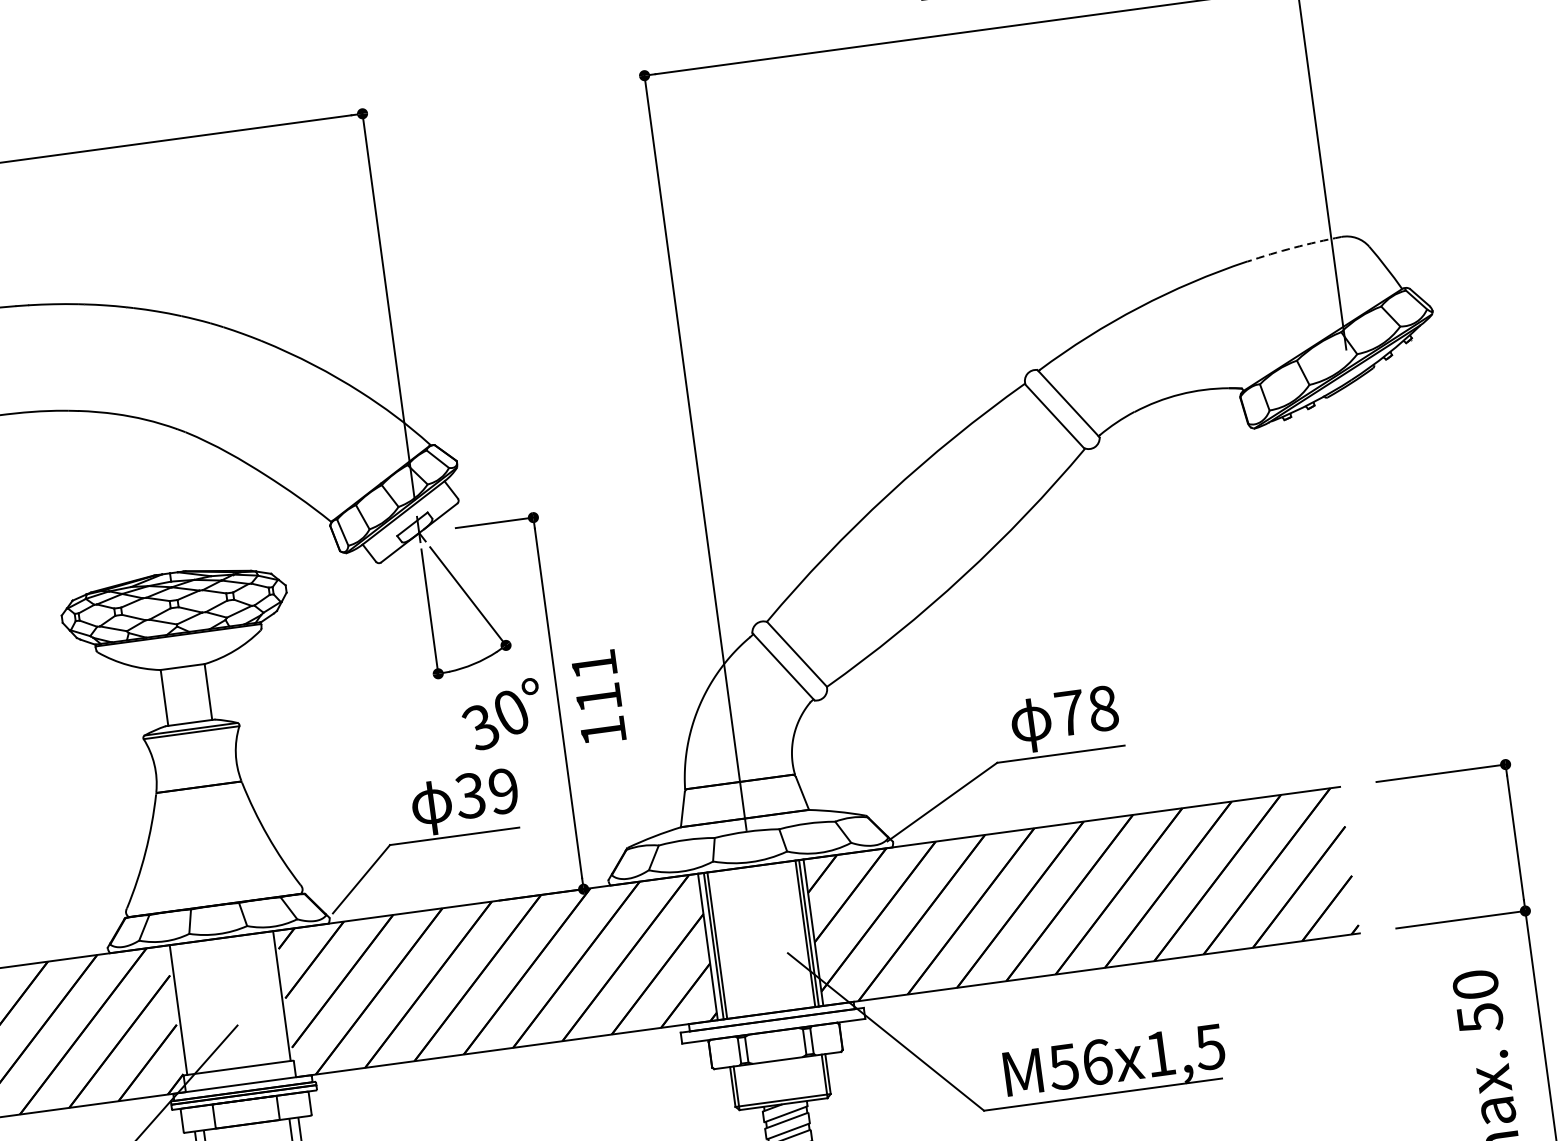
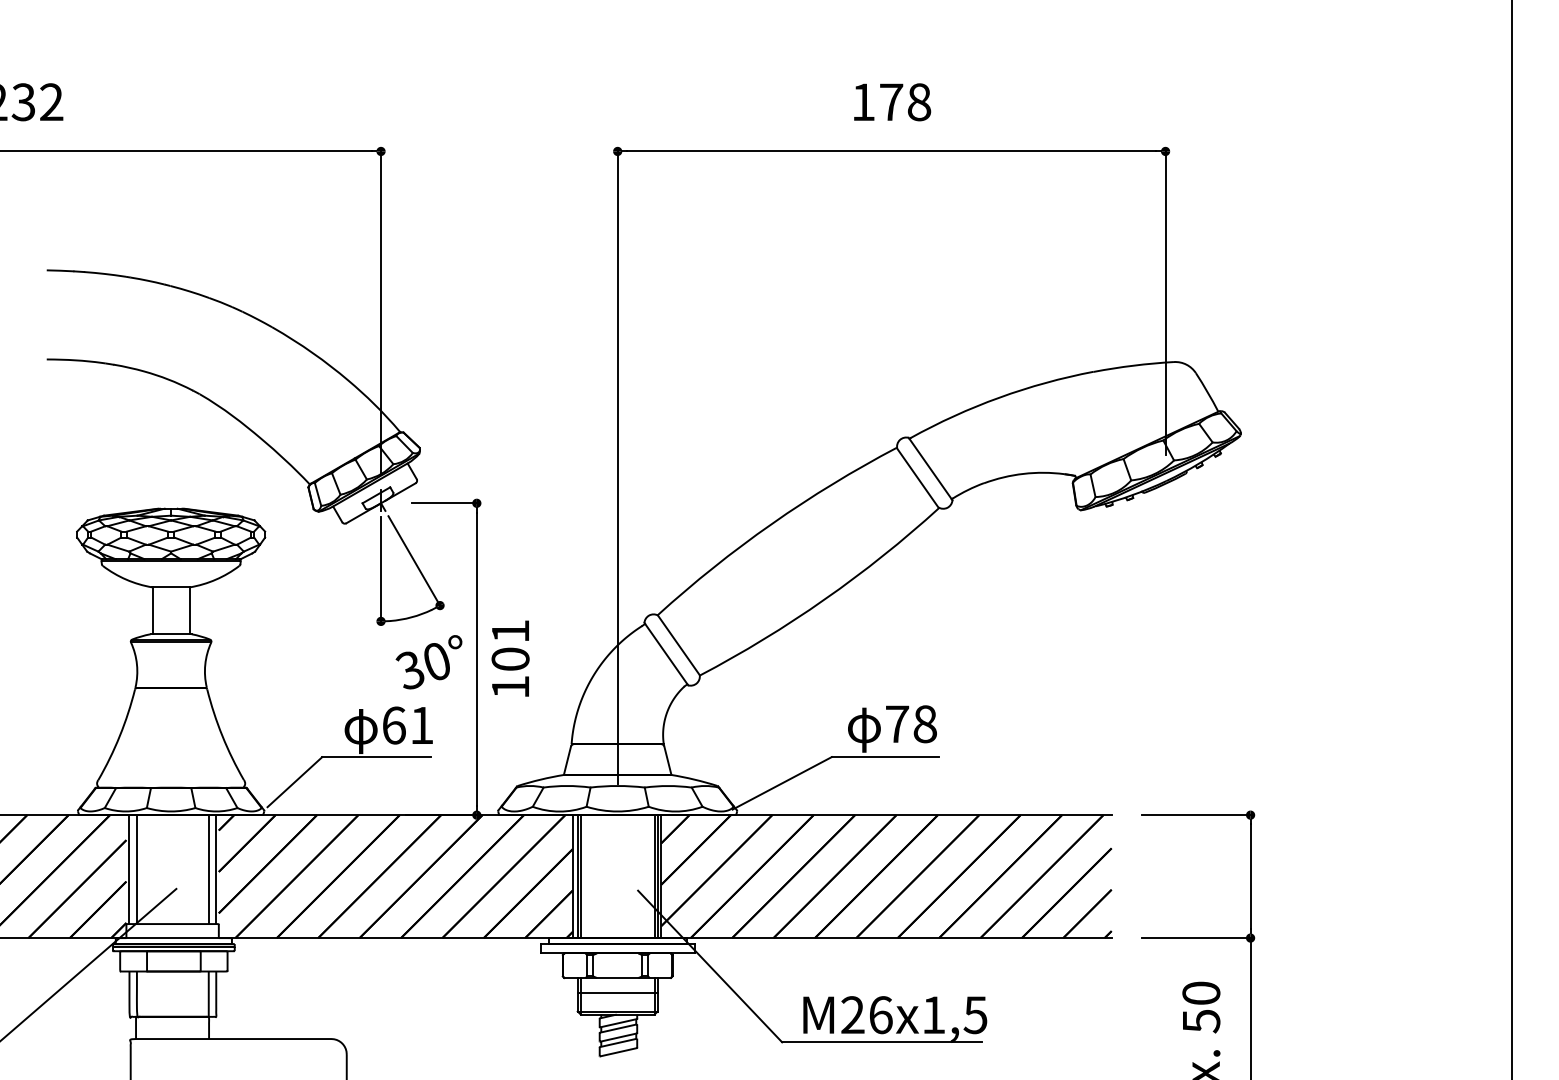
arc: (1293, 247) -> (1133, 365), dashed -> solid
text: (598, 697) -> (510, 658), 111 -> 101
text: (486, 793) -> (407, 725), 39 -> 61
line: (272, 997) -> (208, 869), added
line: (186, 1008) -> (136, 869), added
text: (1063, 1067) -> (852, 1015), M56x1,5 -> M26x1,5
line: (779, 1077) -> (617, 992), added

